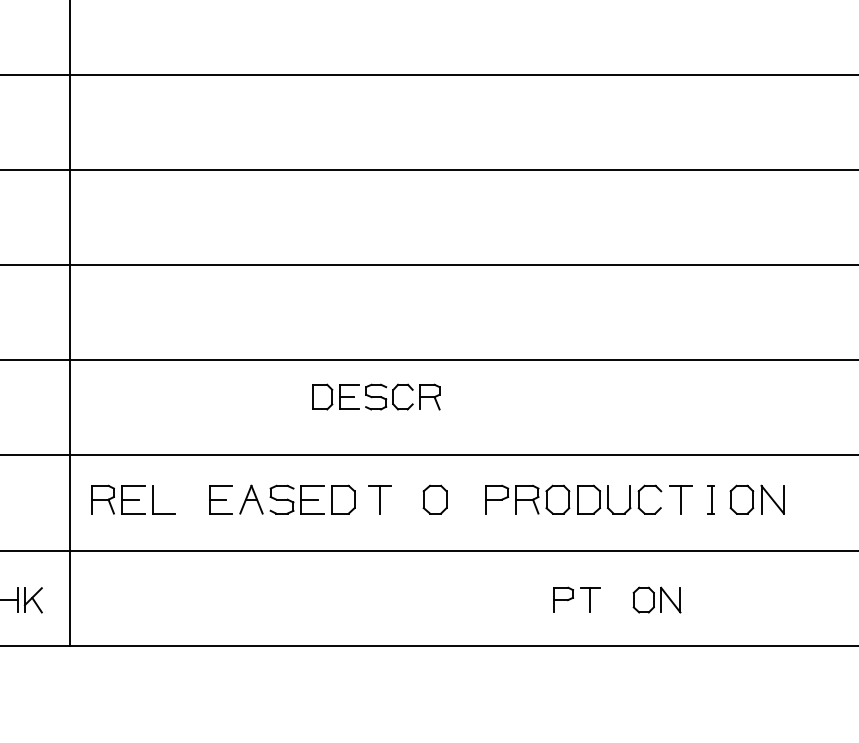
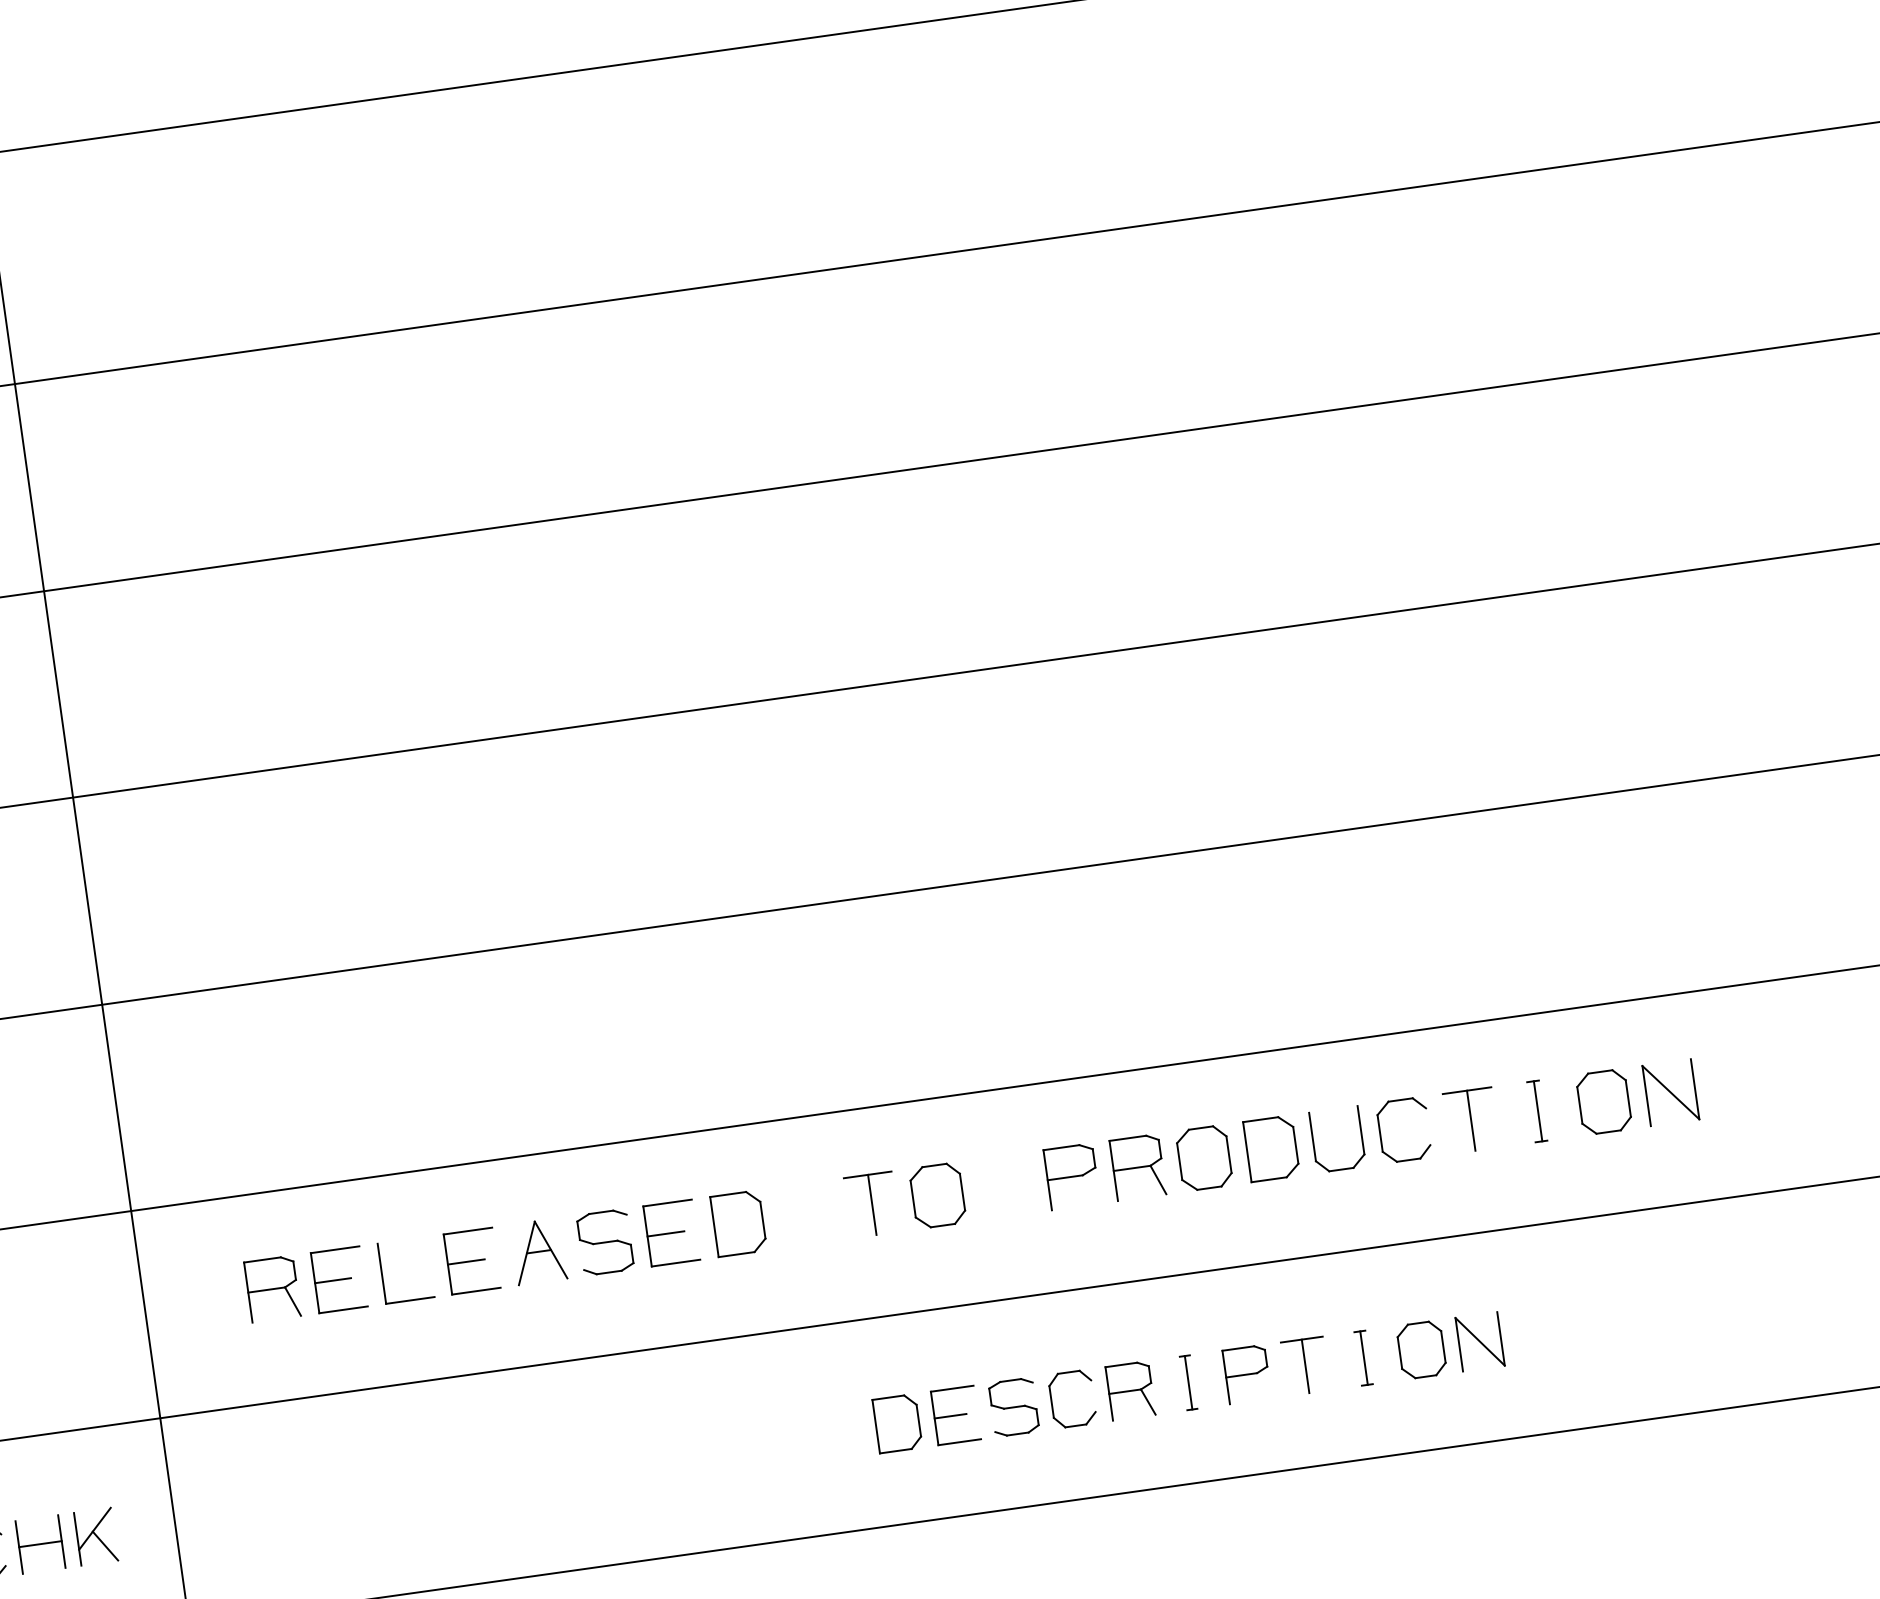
part: (376, 396) -> (1014, 1405), moved
part: (133, 499) -> (339, 1279), moved
part: (379, 499) -> (871, 1204), moved
part: (536, 599) -> (1188, 1381), added
part: (617, 599) -> (1364, 1356), added

